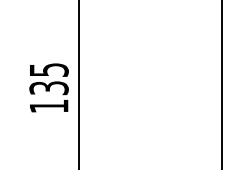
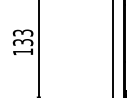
text: (47, 68) -> (22, 32), 135 -> 133

